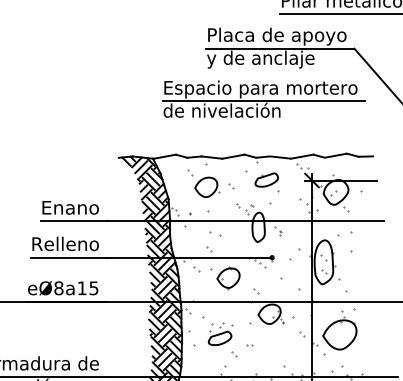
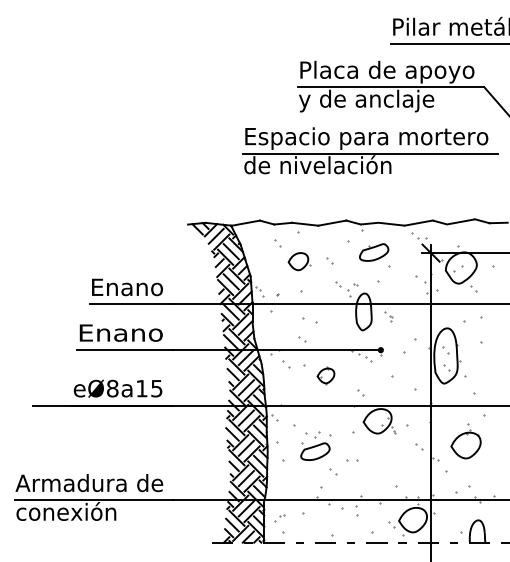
part: (207, 187) -> (299, 261), size x0.7
text: (65, 243) -> (121, 332), Relleno -> Enano
part: (228, 277) -> (325, 375), size x0.6
part: (339, 330) -> (465, 441), size x0.7
part: (249, 346) -> (352, 461), size x1.6

